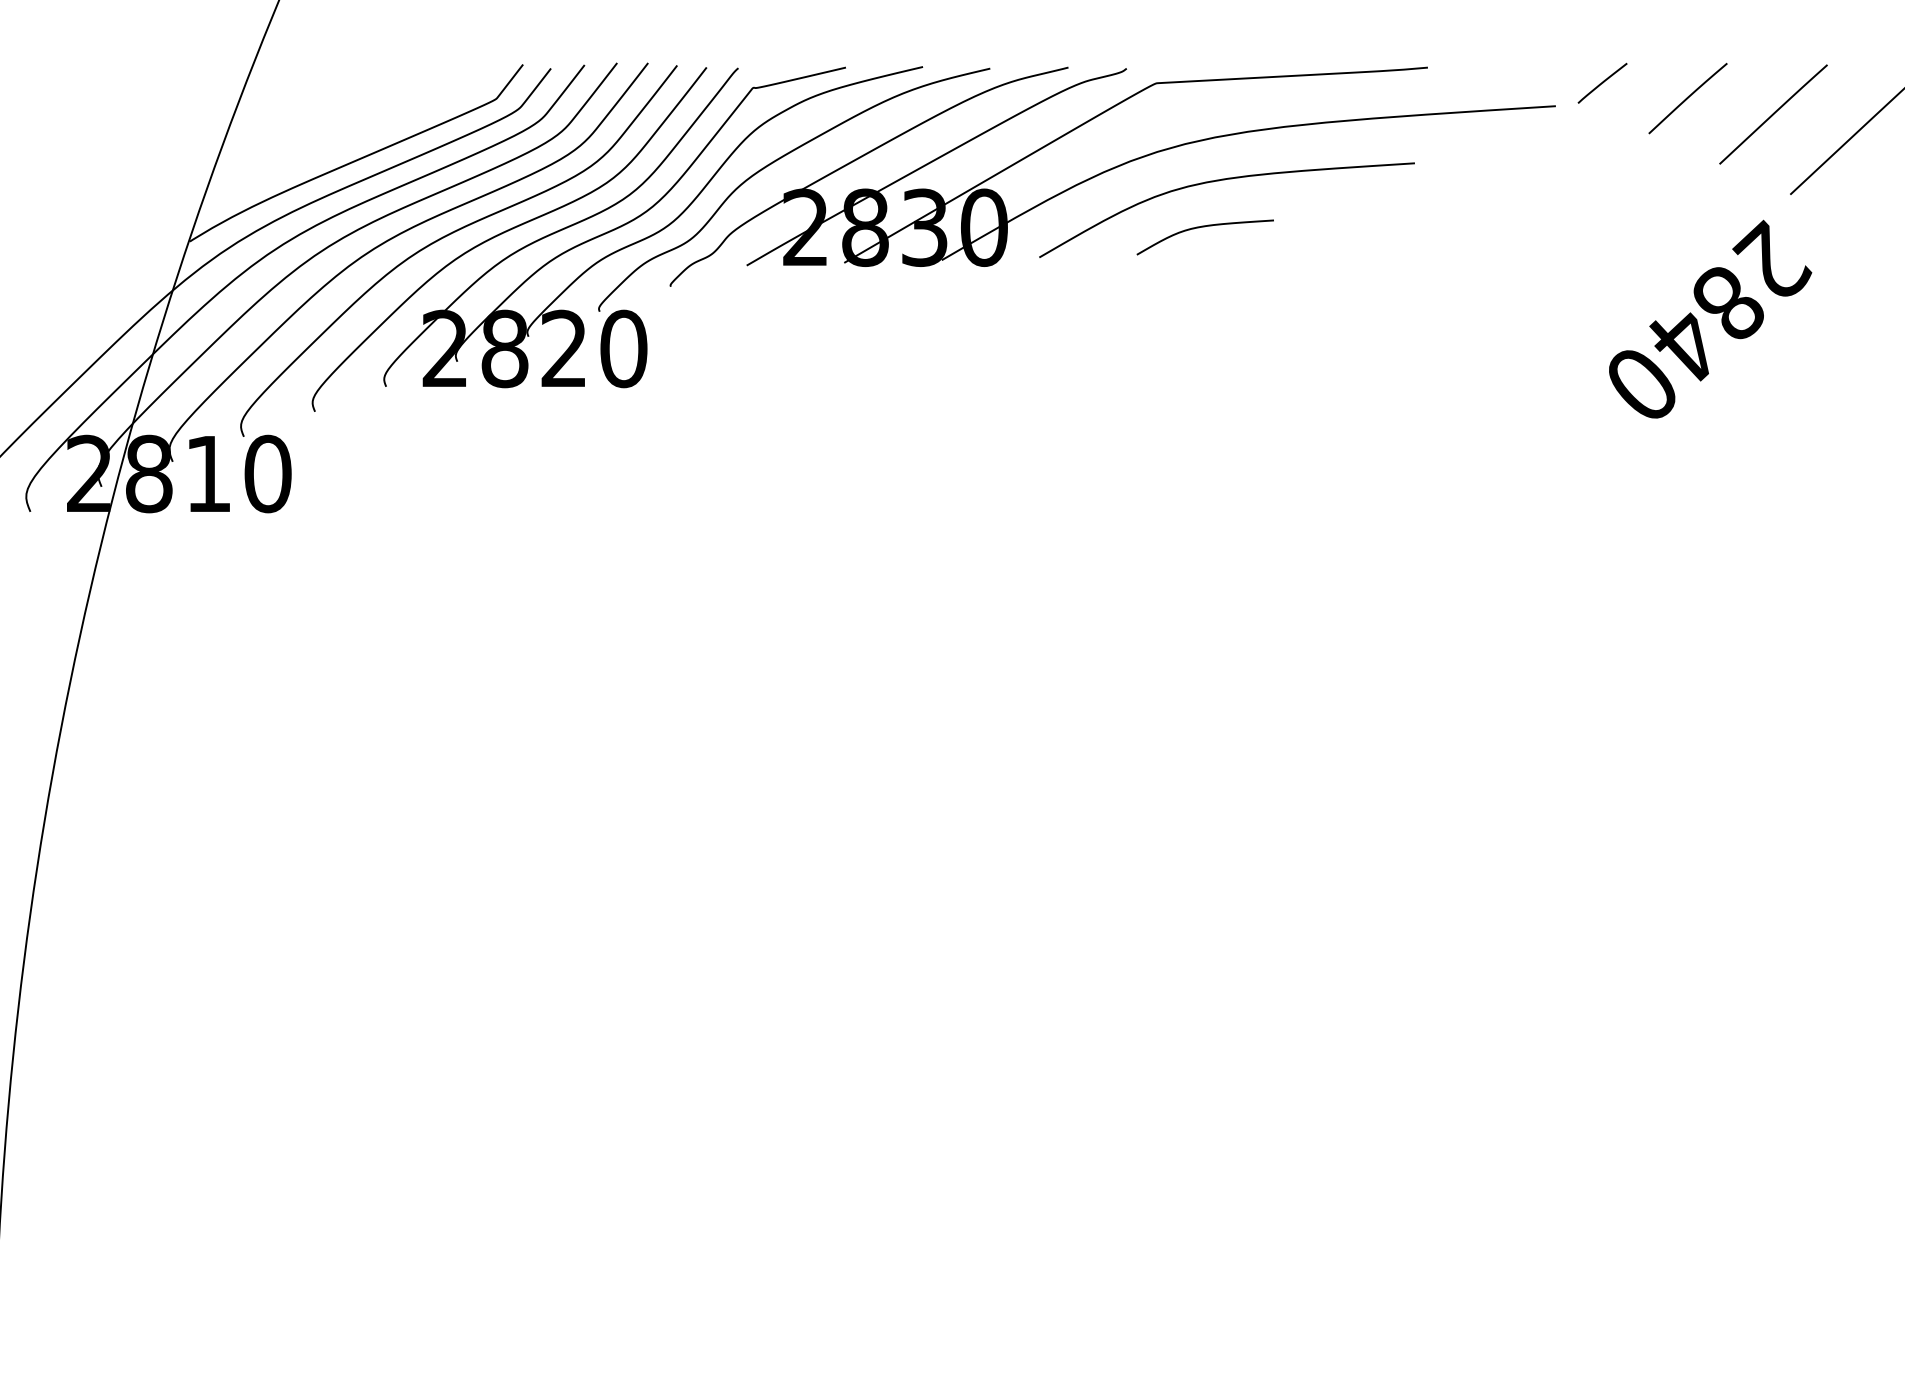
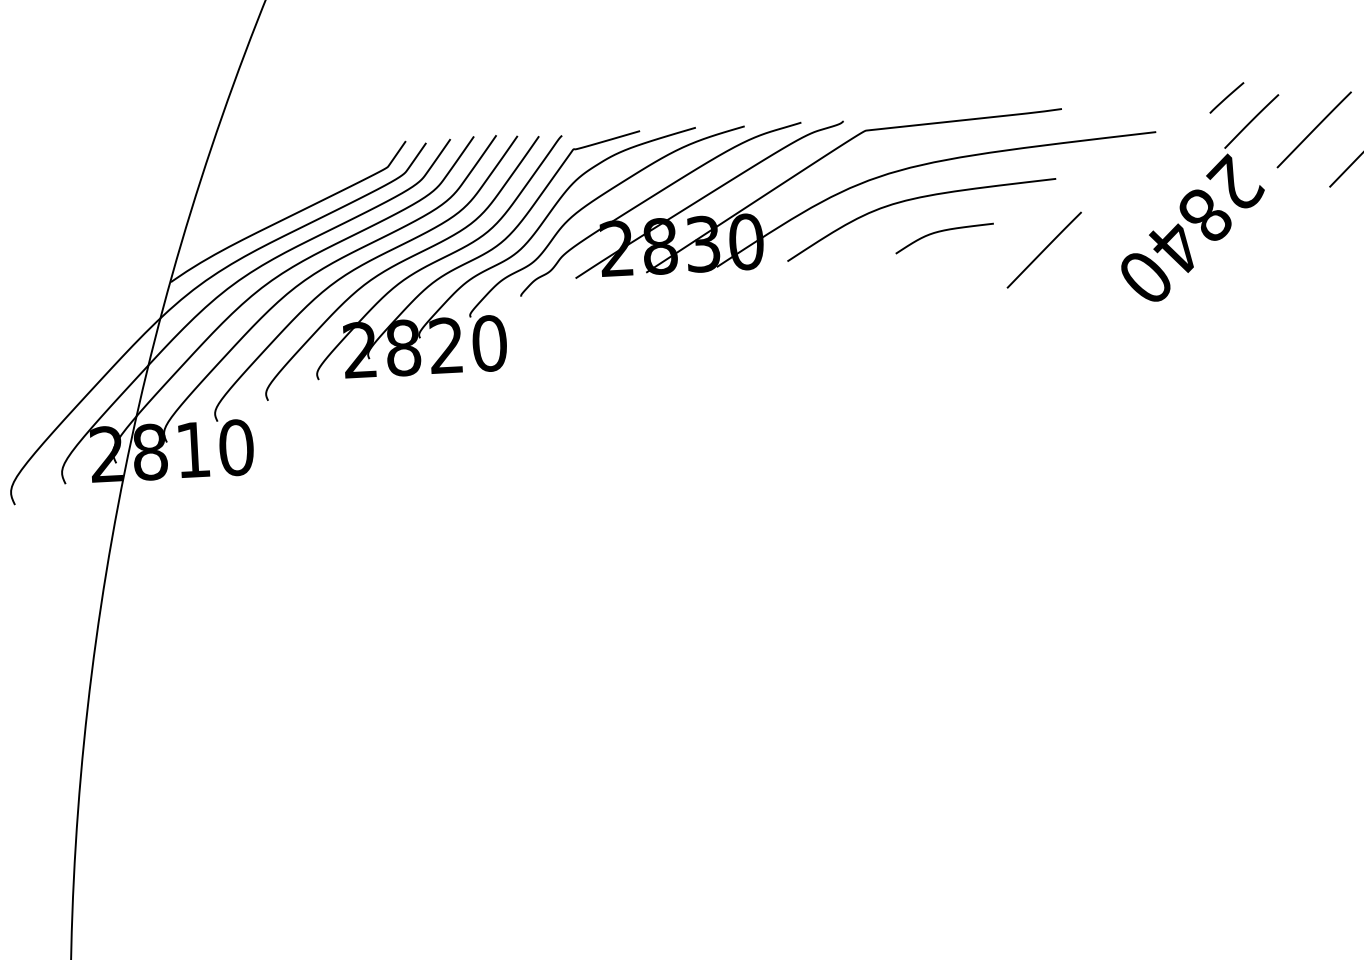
line: (1602, 82) -> (1226, 97), moved
curve: (1204, 227) -> (943, 231), moved
line: (1393, 260) -> (1044, 250), added
text: (1710, 318) -> (1192, 227), moved

